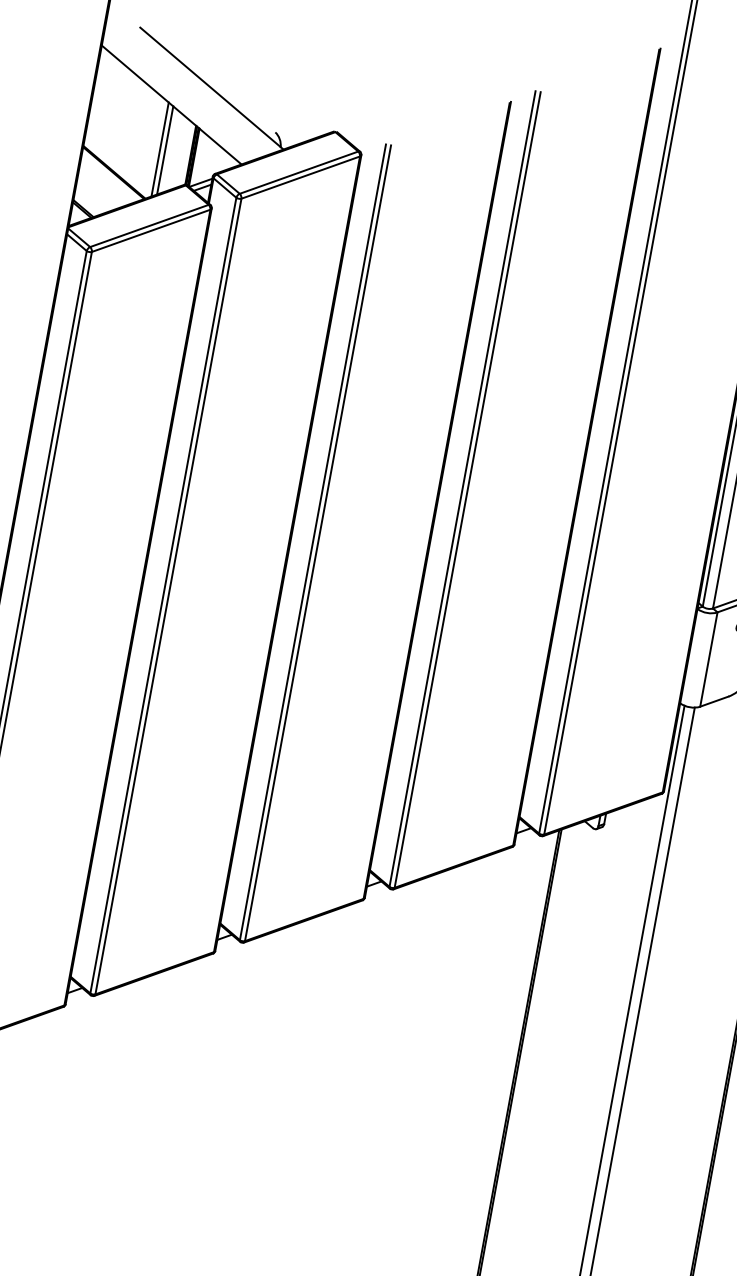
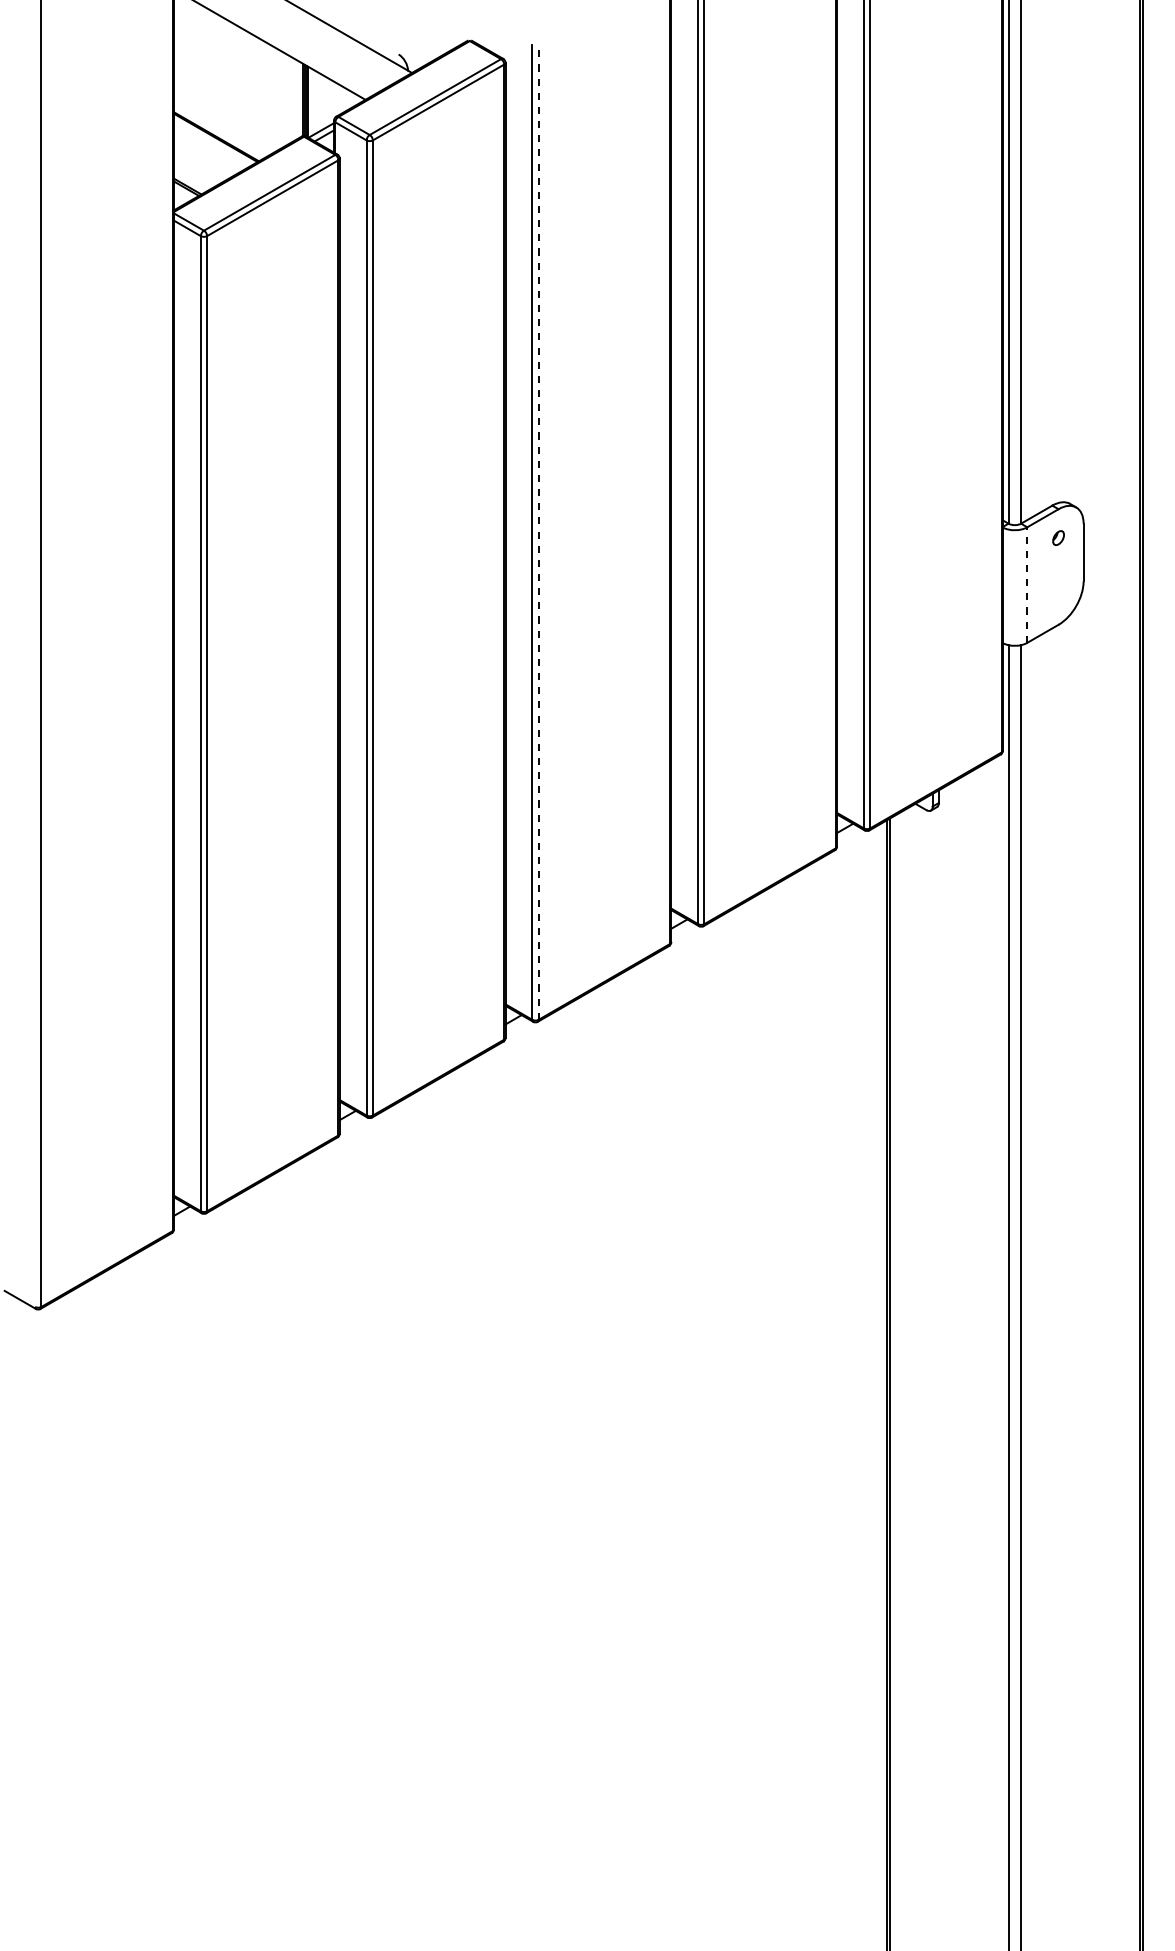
line: (159, 149) -> (265, 99), removed
line: (164, 150) -> (271, 99), removed
line: (317, 543) -> (538, 532), solid -> dashed
line: (708, 659) -> (1027, 585), solid -> dashed

